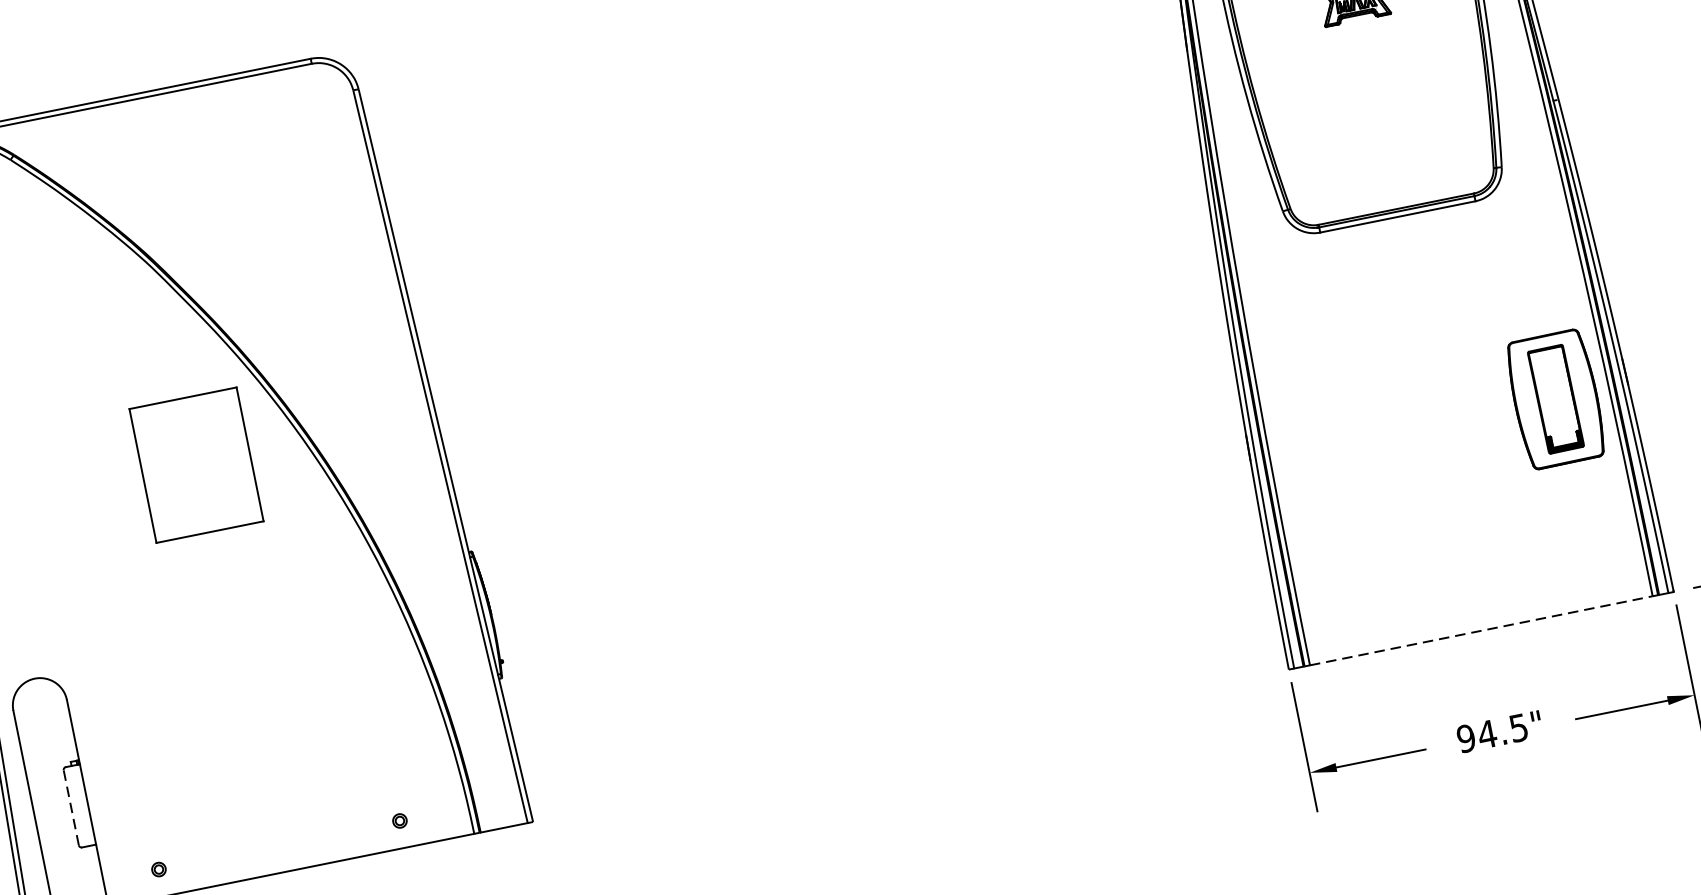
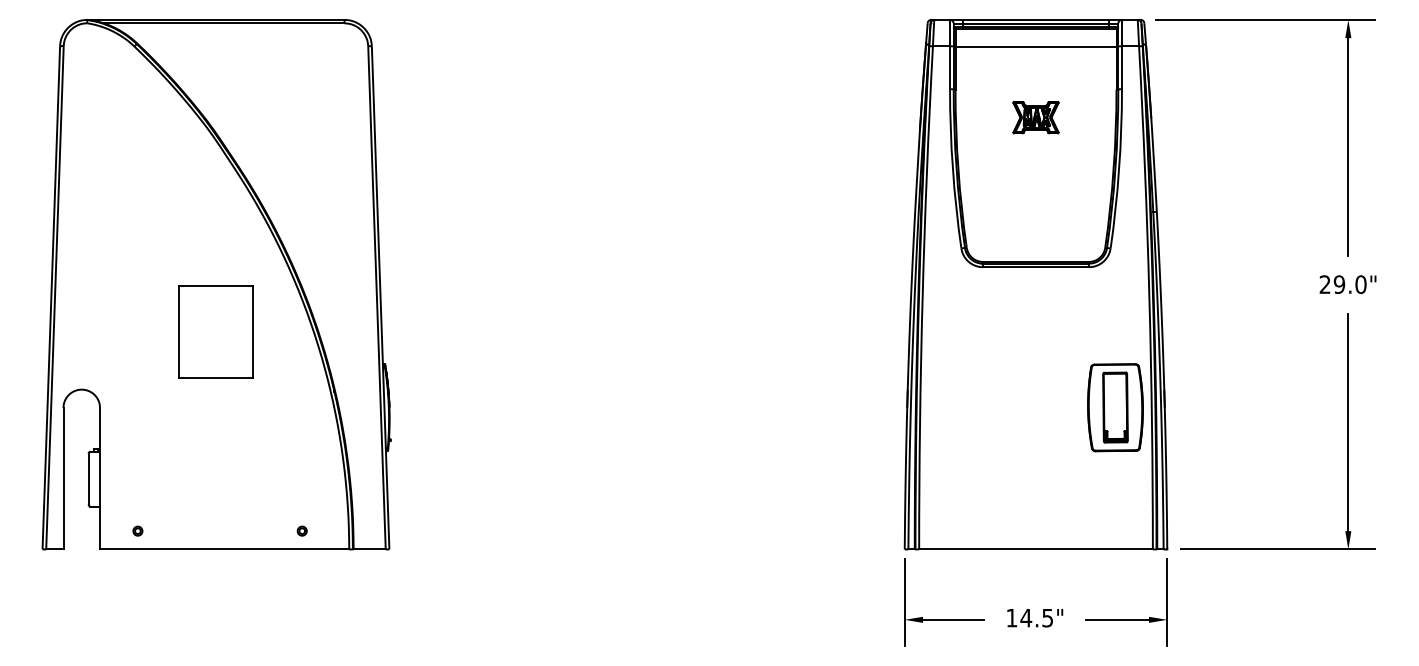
part: (195, 464) -> (215, 331), moved
line: (1482, 630) -> (1036, 549), dashed -> solid
text: (1465, 737) -> (1011, 617), 94.5" -> 14.5"
line: (71, 808) -> (88, 479), dashed -> solid

